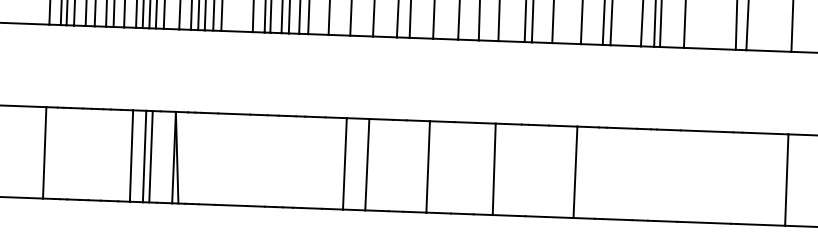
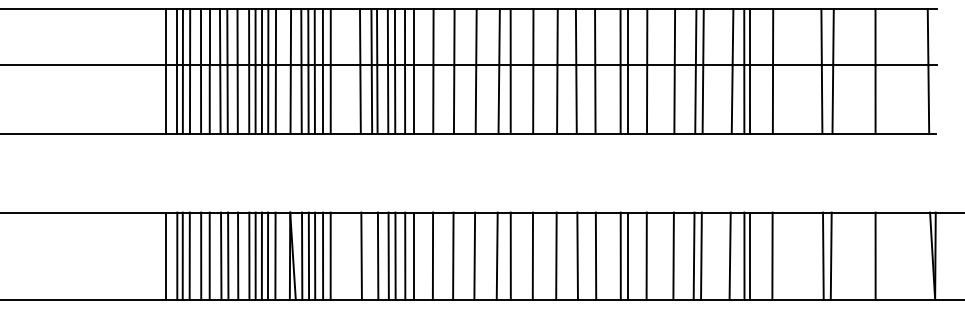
line: (56, 152) -> (177, 255), added
line: (61, 152) -> (182, 255), added
line: (68, 152) -> (189, 255), added
line: (81, 153) -> (201, 255), added
line: (89, 153) -> (209, 255), added
line: (102, 154) -> (221, 255), added
line: (109, 154) -> (228, 255), added
line: (120, 154) -> (238, 255), added
line: (137, 155) -> (255, 255), added
line: (158, 156) -> (275, 255), added
line: (187, 157) -> (302, 255), added
line: (193, 157) -> (308, 255), added
line: (200, 157) -> (315, 255), added
line: (209, 158) -> (323, 255), added
line: (216, 158) -> (330, 255), added
line: (248, 159) -> (361, 255), added
line: (265, 160) -> (377, 255), added
line: (277, 160) -> (388, 255), added
line: (284, 160) -> (395, 255), added
line: (294, 161) -> (405, 255), added
line: (303, 161) -> (413, 255), added
line: (323, 162) -> (432, 255), added
line: (390, 164) -> (496, 255), added
line: (404, 165) -> (510, 255), added
line: (452, 167) -> (556, 255), added
line: (474, 167) -> (577, 255), added
line: (519, 169) -> (620, 255), added
line: (527, 169) -> (627, 255), added
line: (547, 170) -> (646, 255), added
line: (596, 172) -> (693, 255), added
line: (604, 172) -> (701, 255), added
line: (633, 173) -> (729, 255), added
line: (649, 174) -> (744, 255), added
line: (654, 174) -> (749, 255), added
line: (678, 175) -> (772, 255), added
line: (732, 177) -> (823, 255), added
line: (739, 177) -> (830, 255), added

